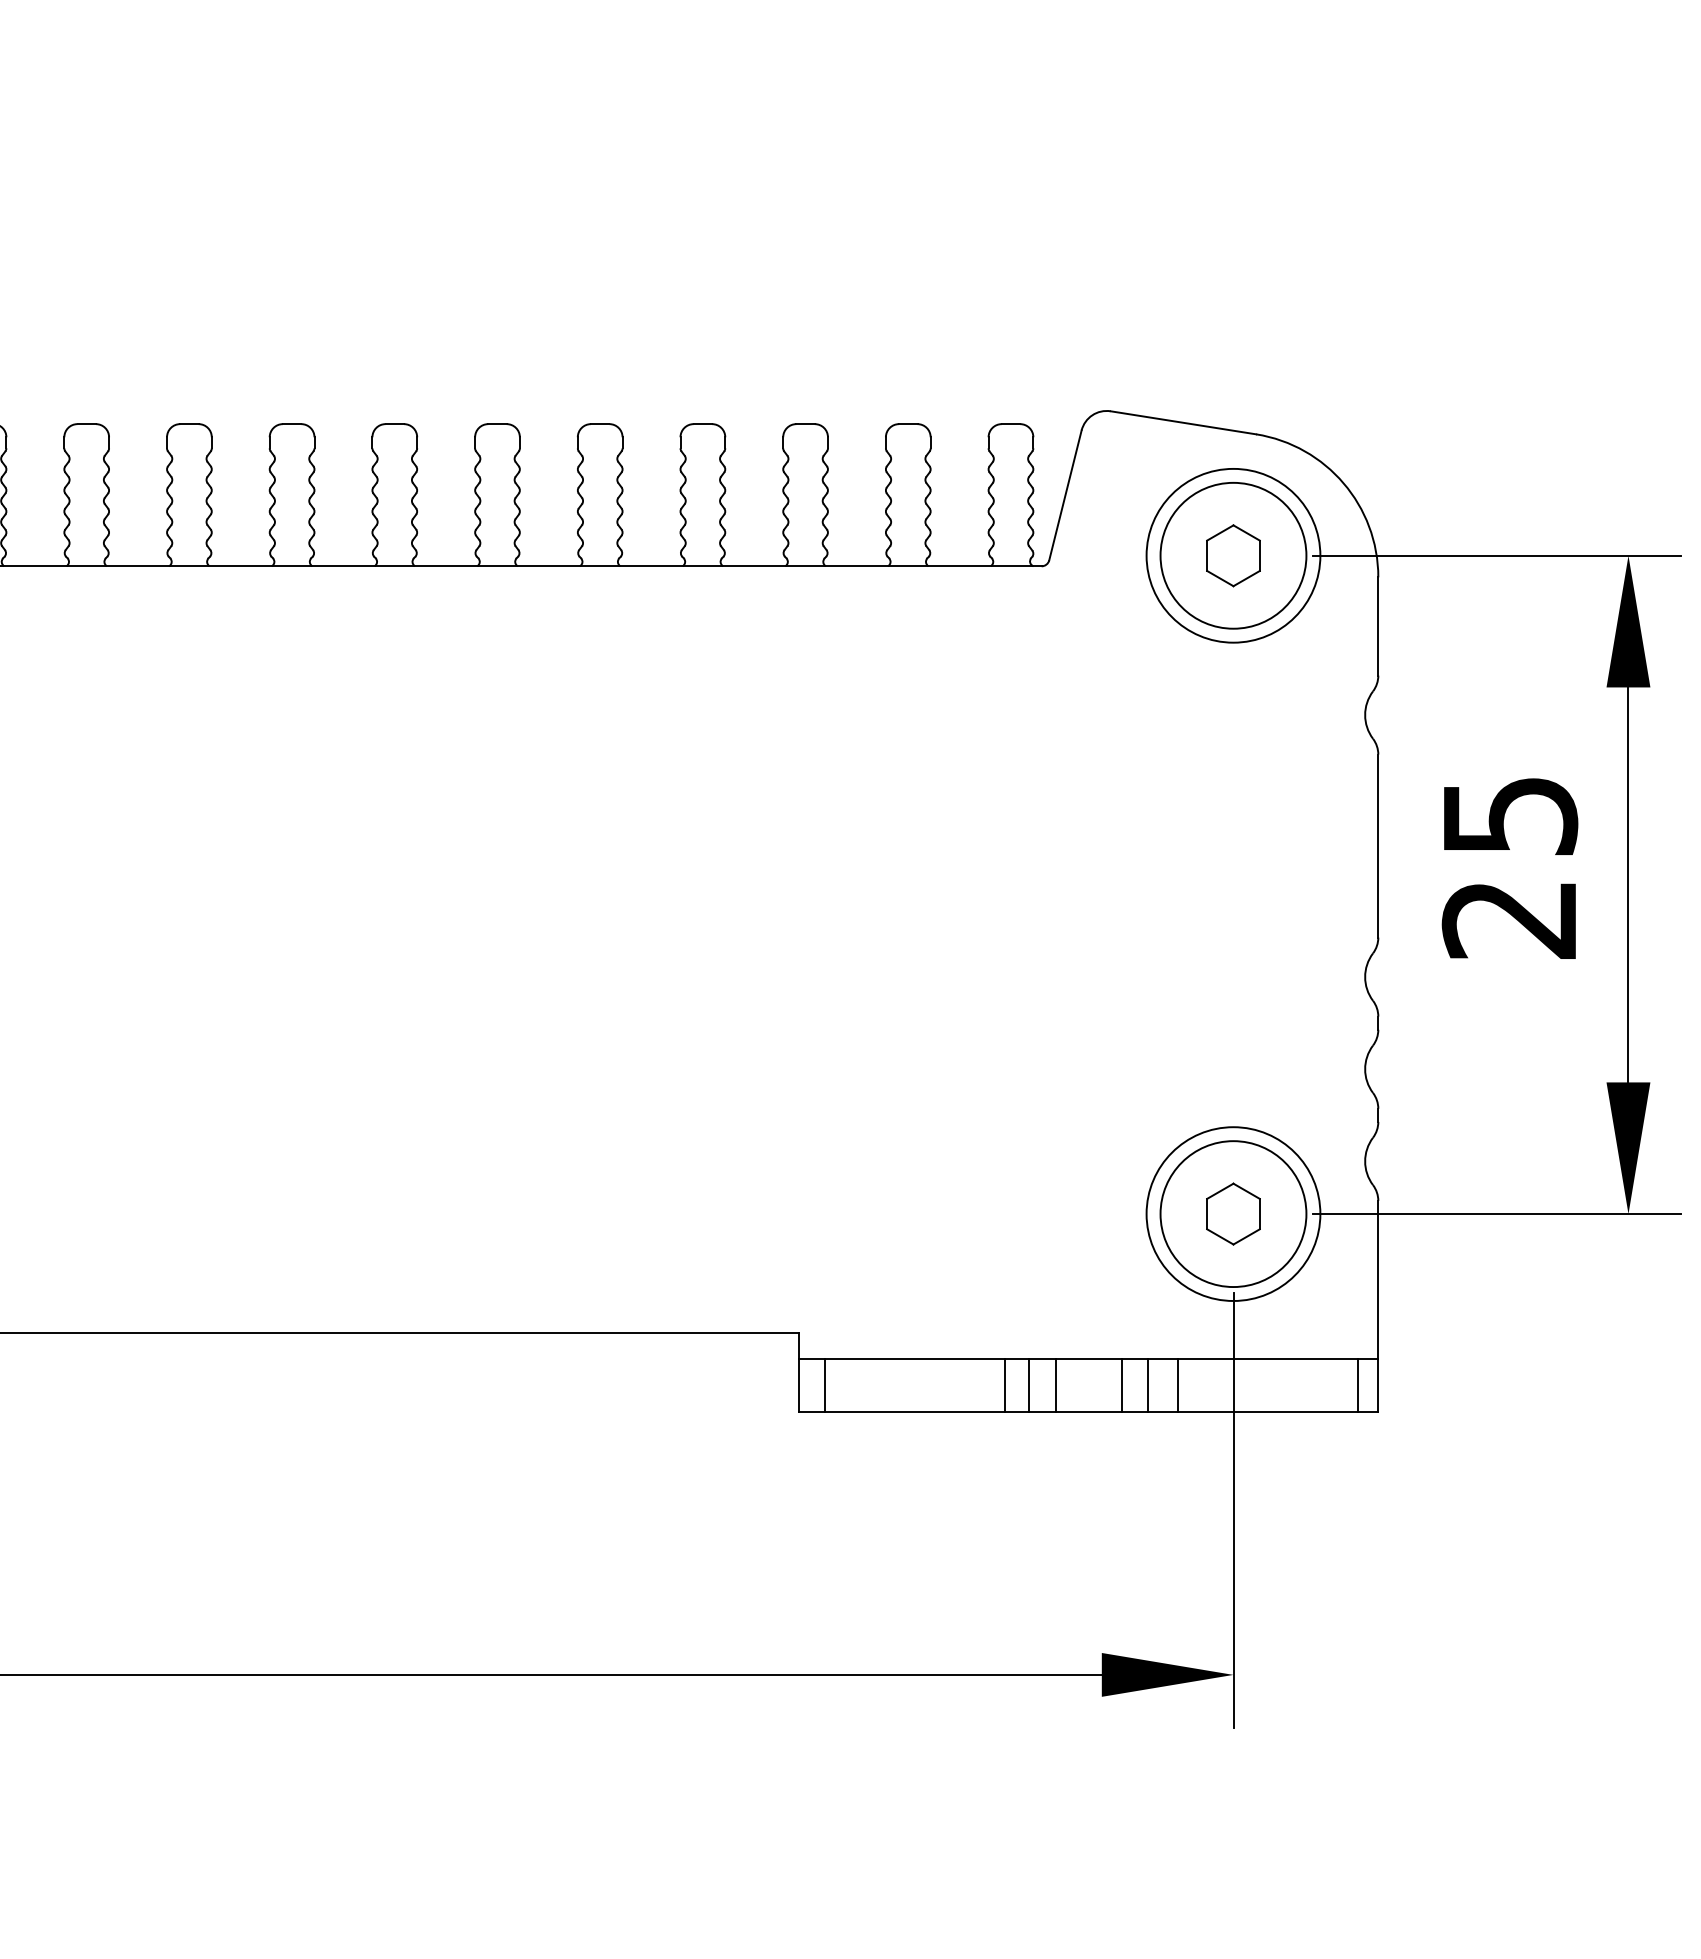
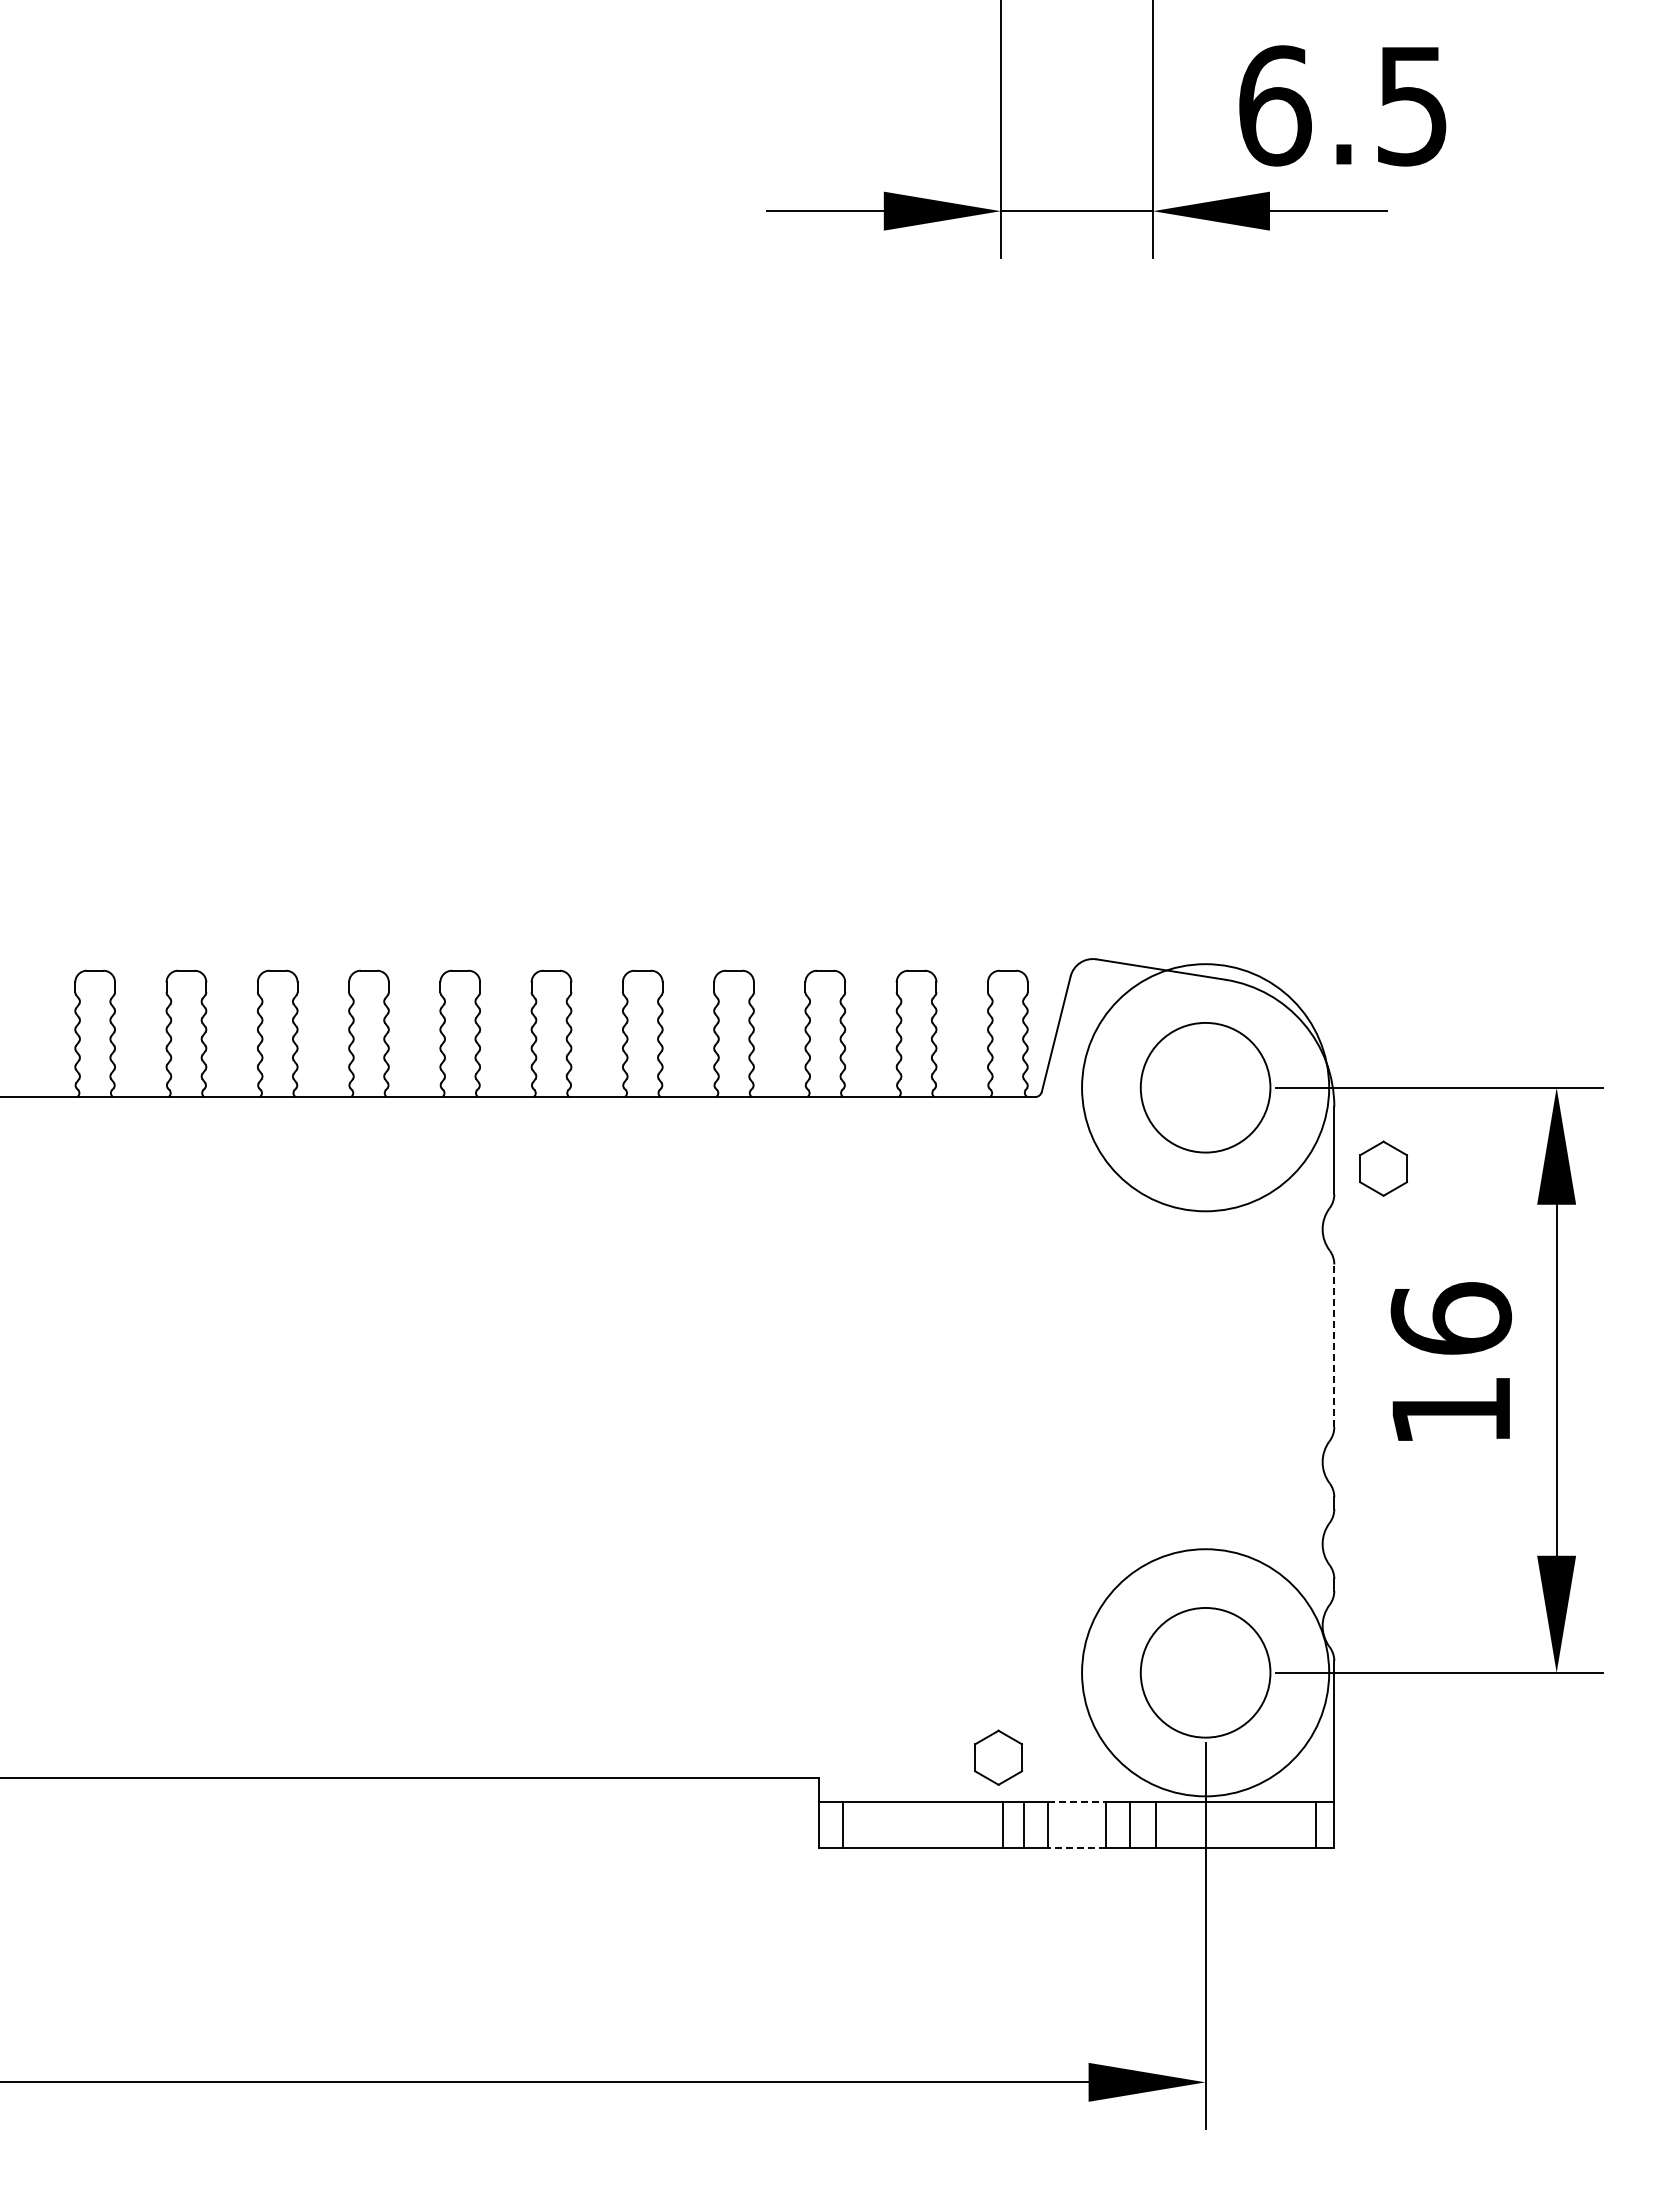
circle: (1233, 555) -> (1205, 1087), size x1.6
part: (1233, 555) -> (1383, 1168), moved
line: (1378, 845) -> (1334, 1345), solid -> dashed
text: (1510, 867) -> (1451, 1364), 25 -> 16
circle: (1233, 1213) -> (1205, 1672), size x1.6
part: (1233, 1213) -> (998, 1757), moved
line: (1089, 1358) -> (1077, 1801), solid -> dashed
line: (1088, 1411) -> (1076, 1848), solid -> dashed

